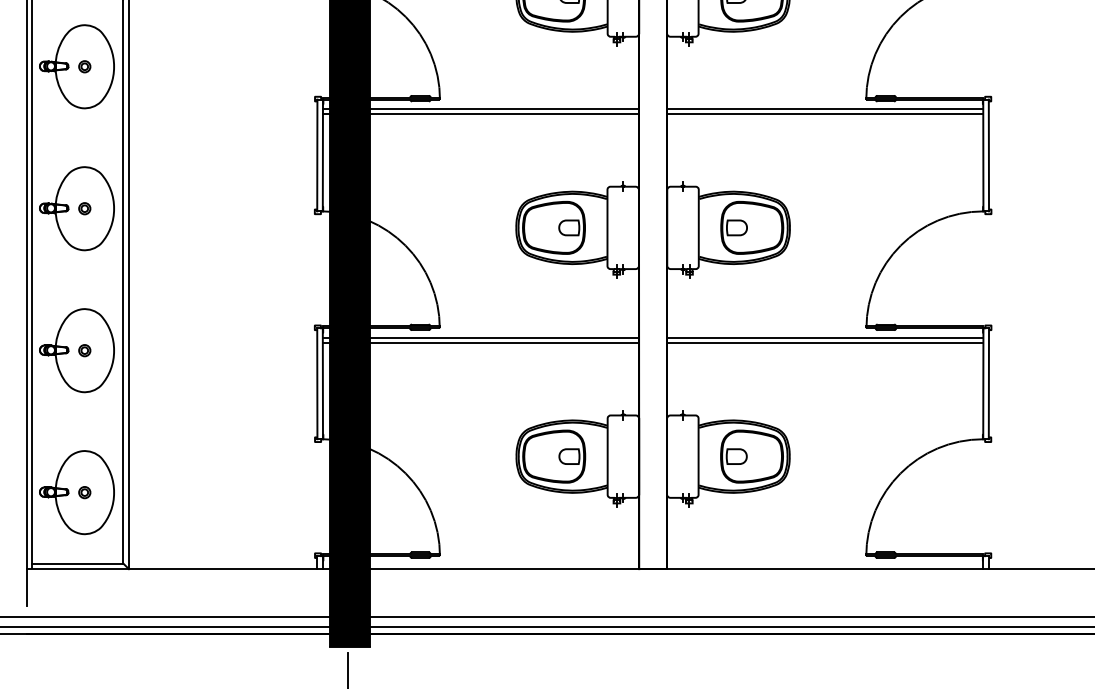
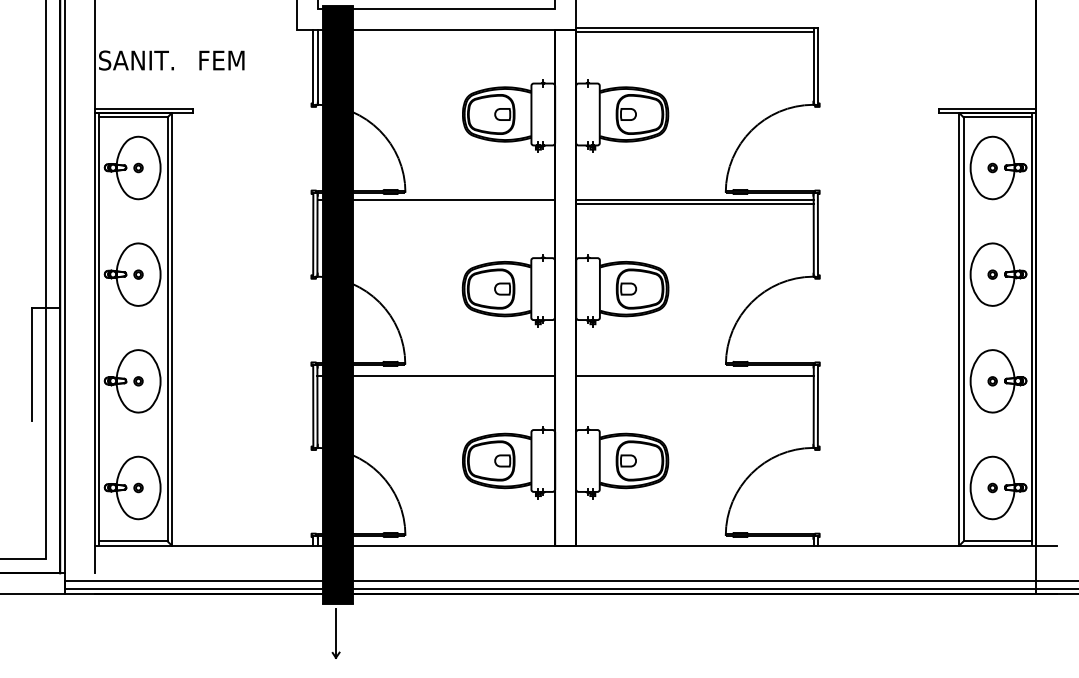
line: (481, 114) -> (436, 203), removed
line: (481, 337) -> (436, 371), removed
line: (824, 337) -> (694, 371), removed

